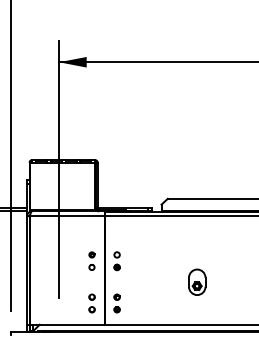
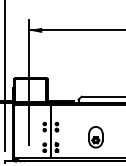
part: (196, 282) -> (95, 137), size x1.67

